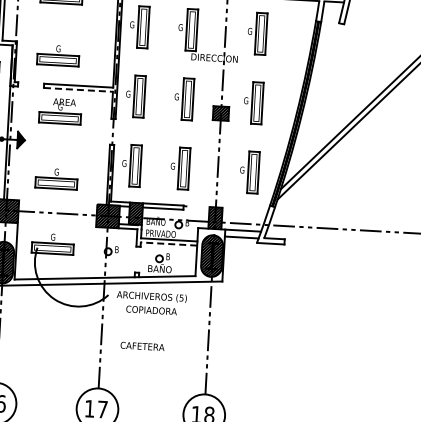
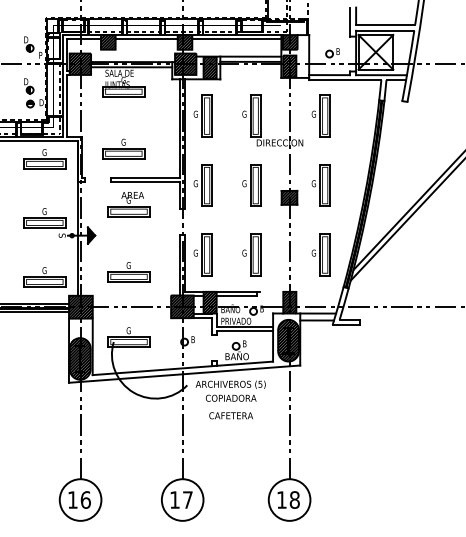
line: (78, 90) -> (145, 182), dashed -> solid
line: (168, 244) -> (244, 331), dashed -> solid
text: (141, 346) -> (230, 415), moved

